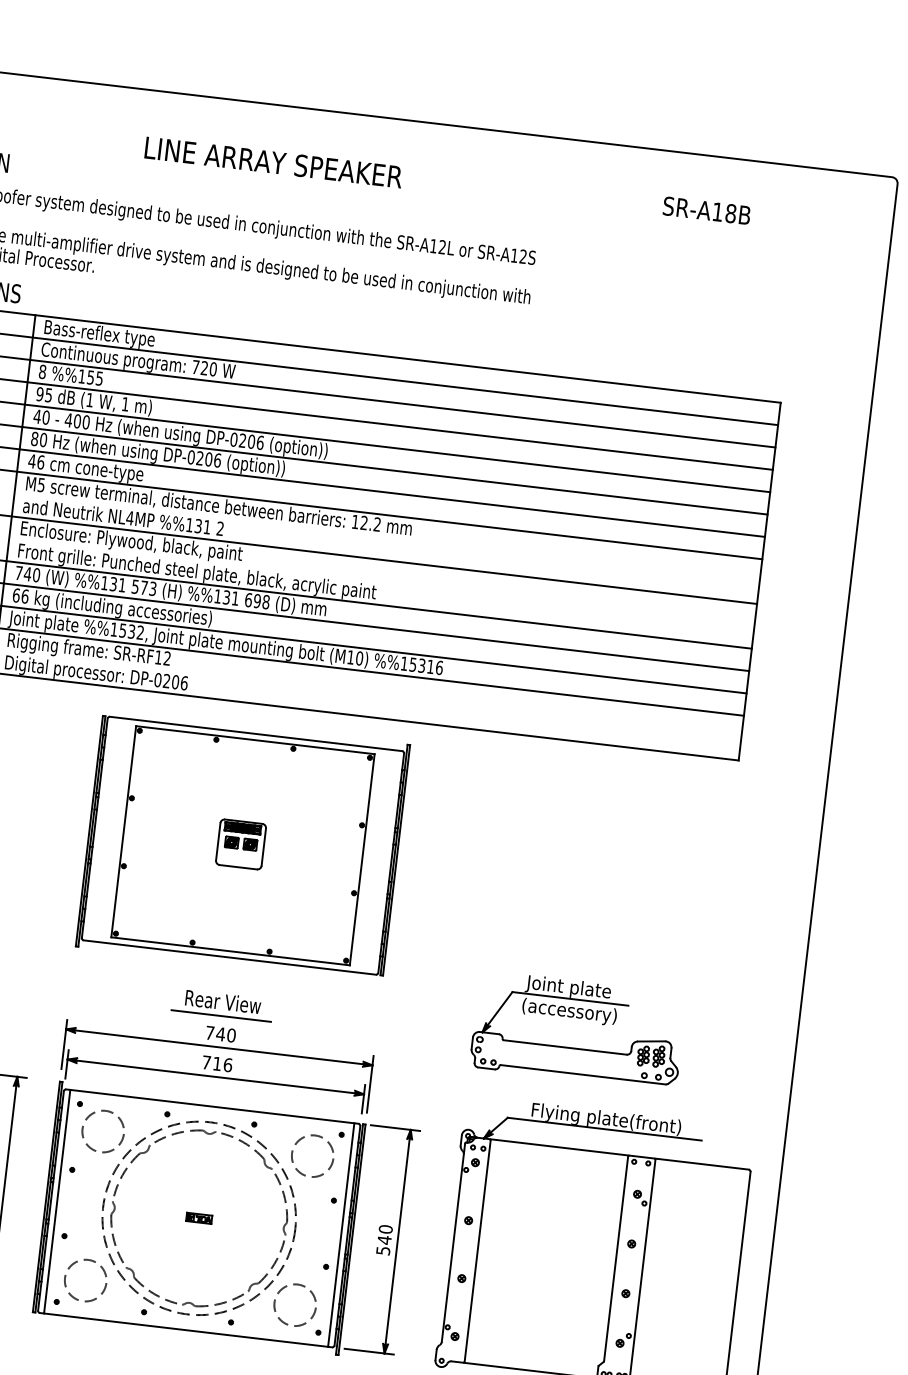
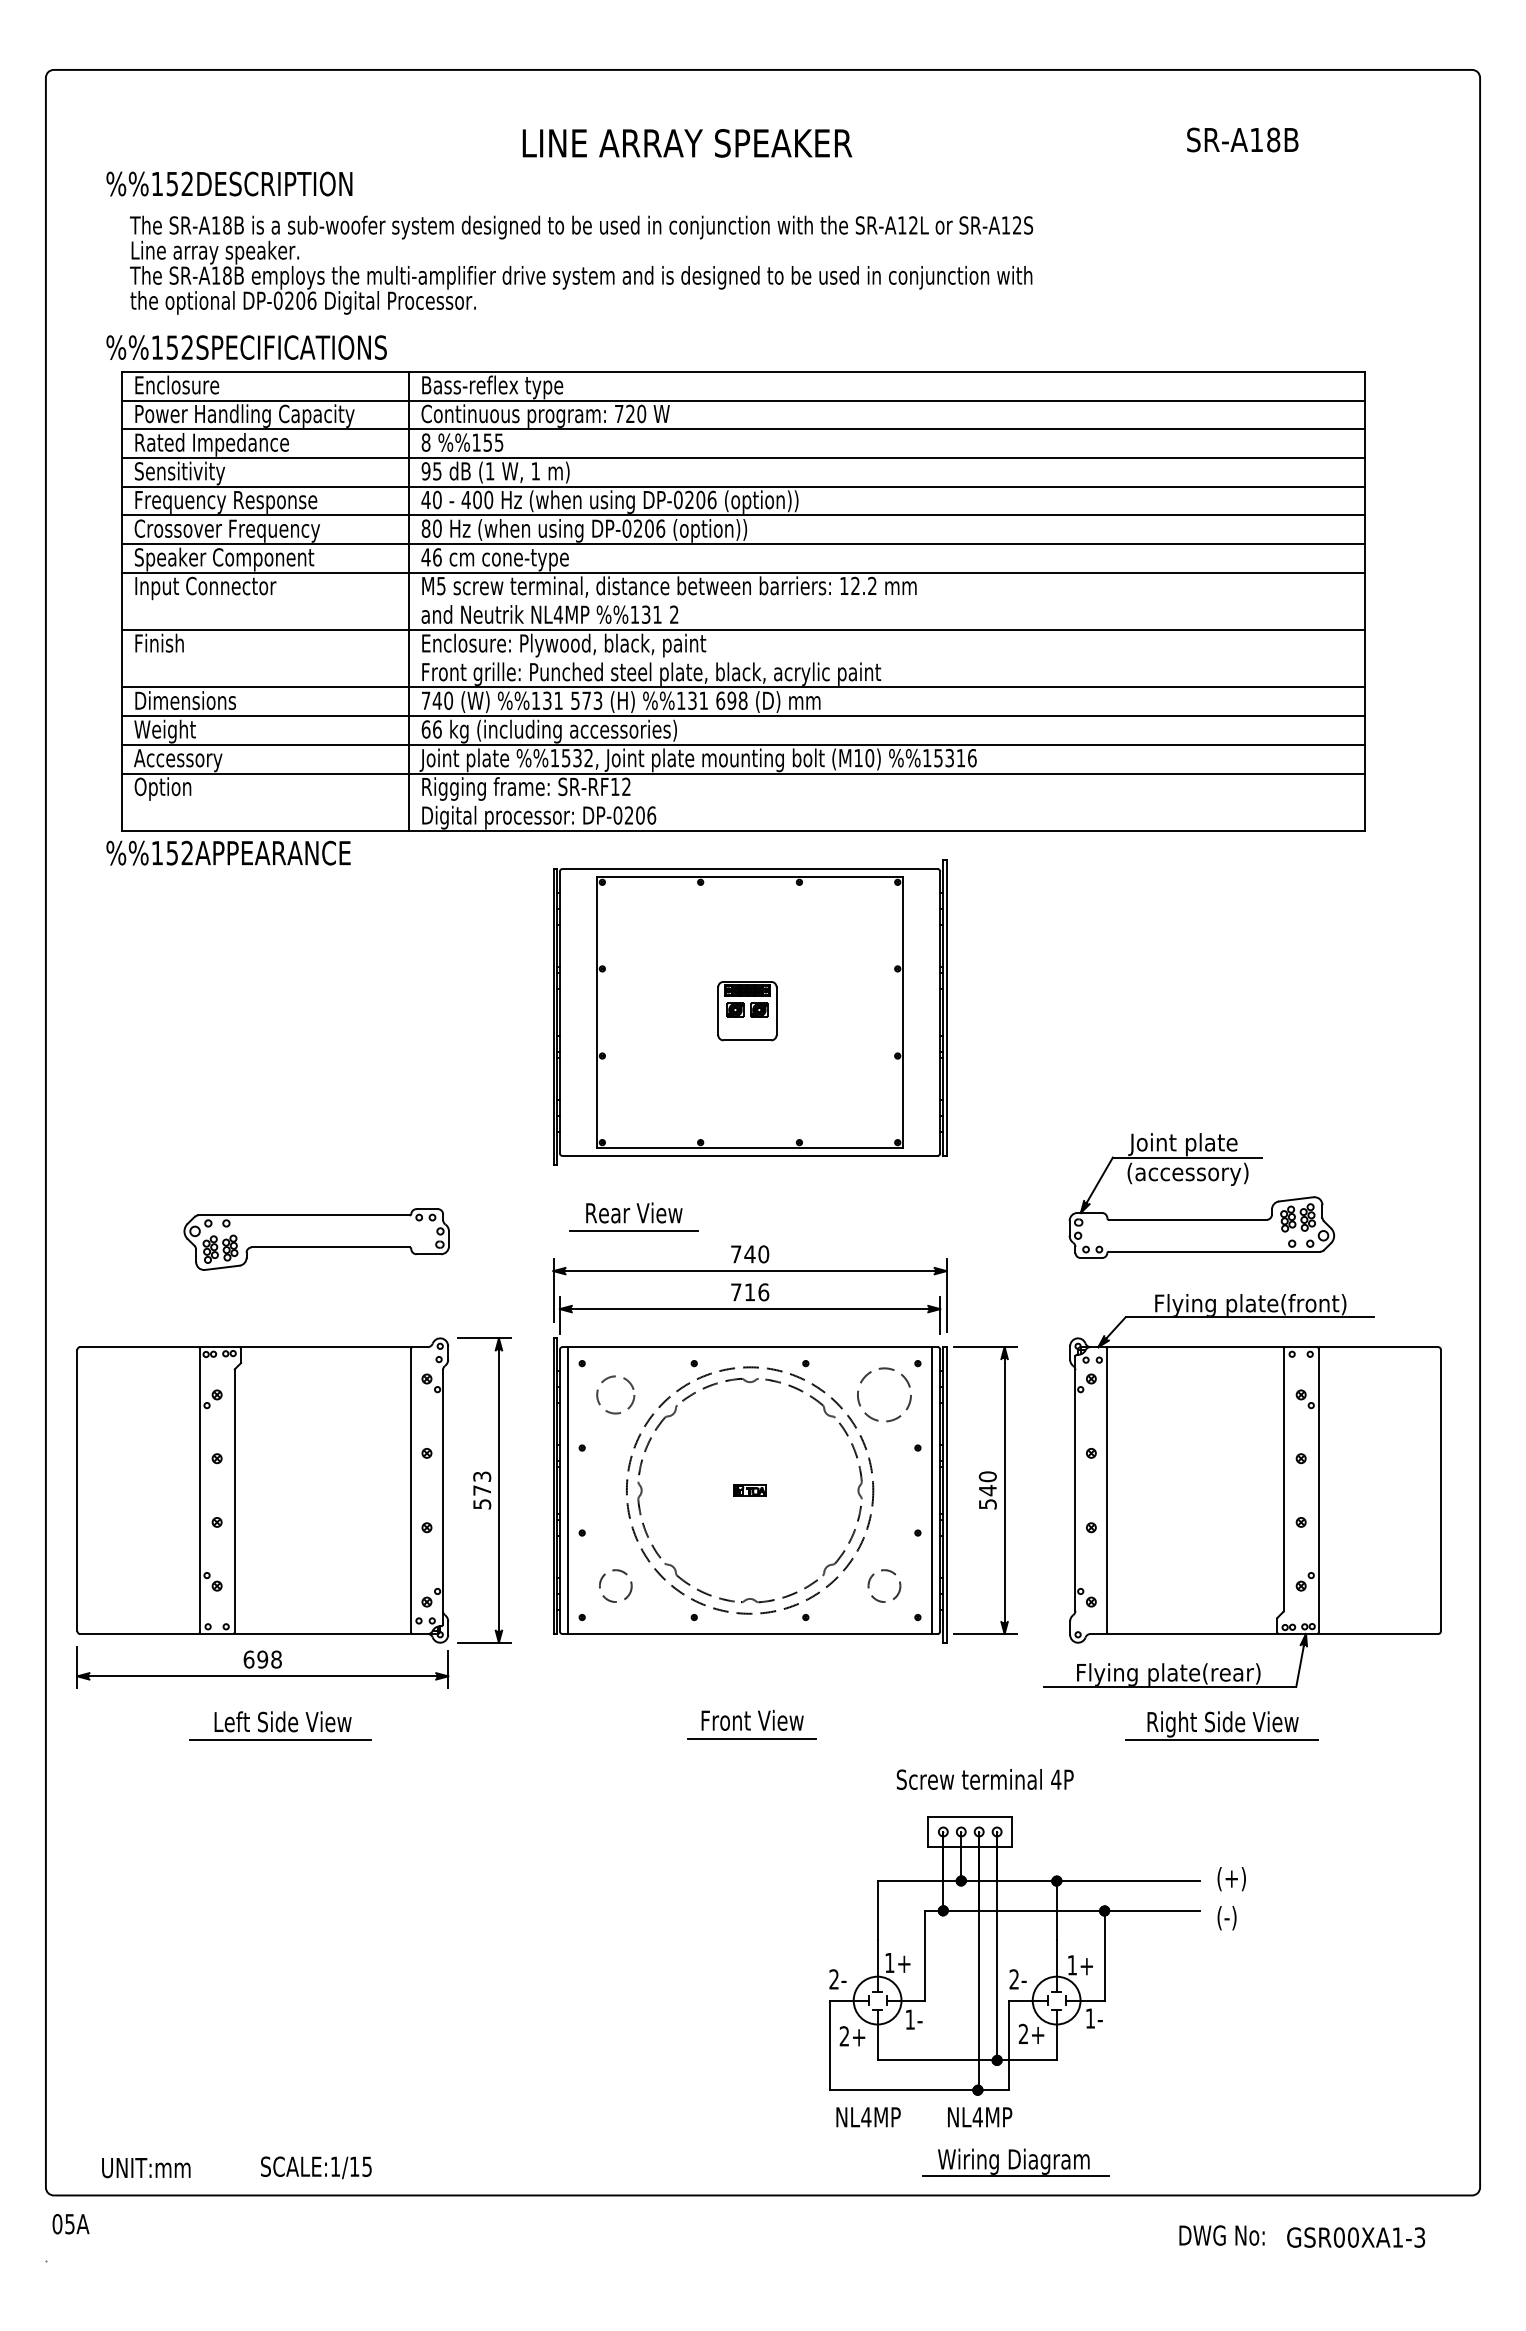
part: (227, 1003) -> (639, 1214), moved
circle: (103, 1131) -> (615, 1394), size x0.7
circle: (85, 1280) -> (615, 1585), size x0.6
circle: (295, 1304) -> (884, 1585), size x0.6

